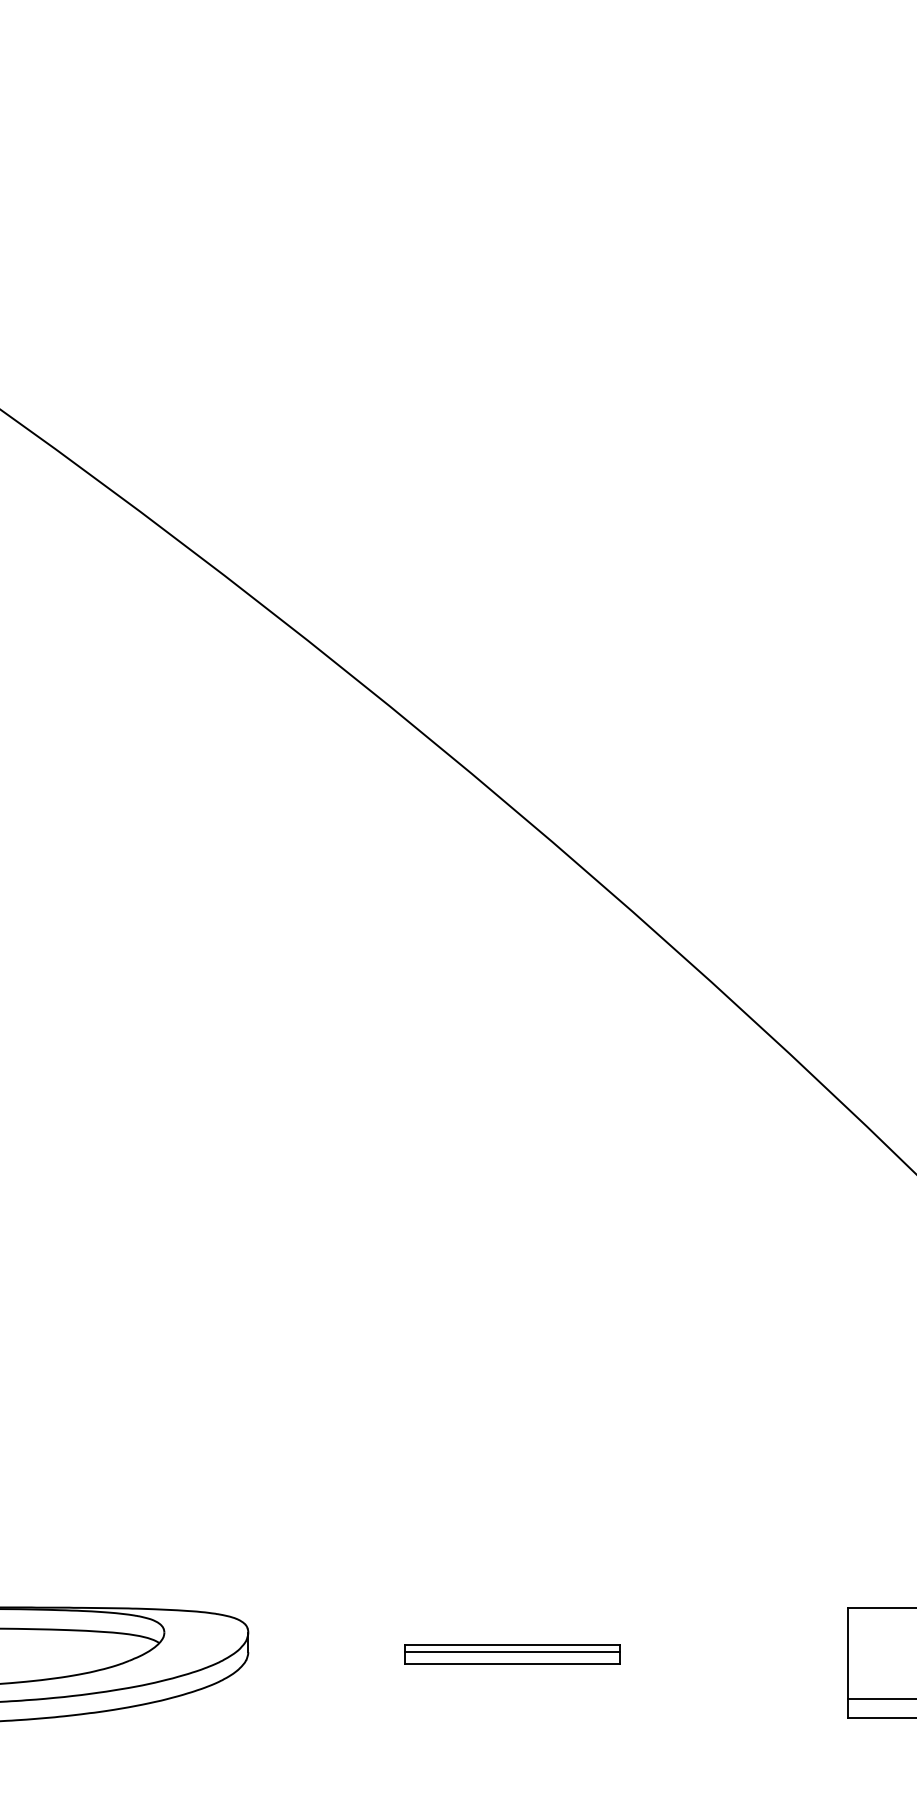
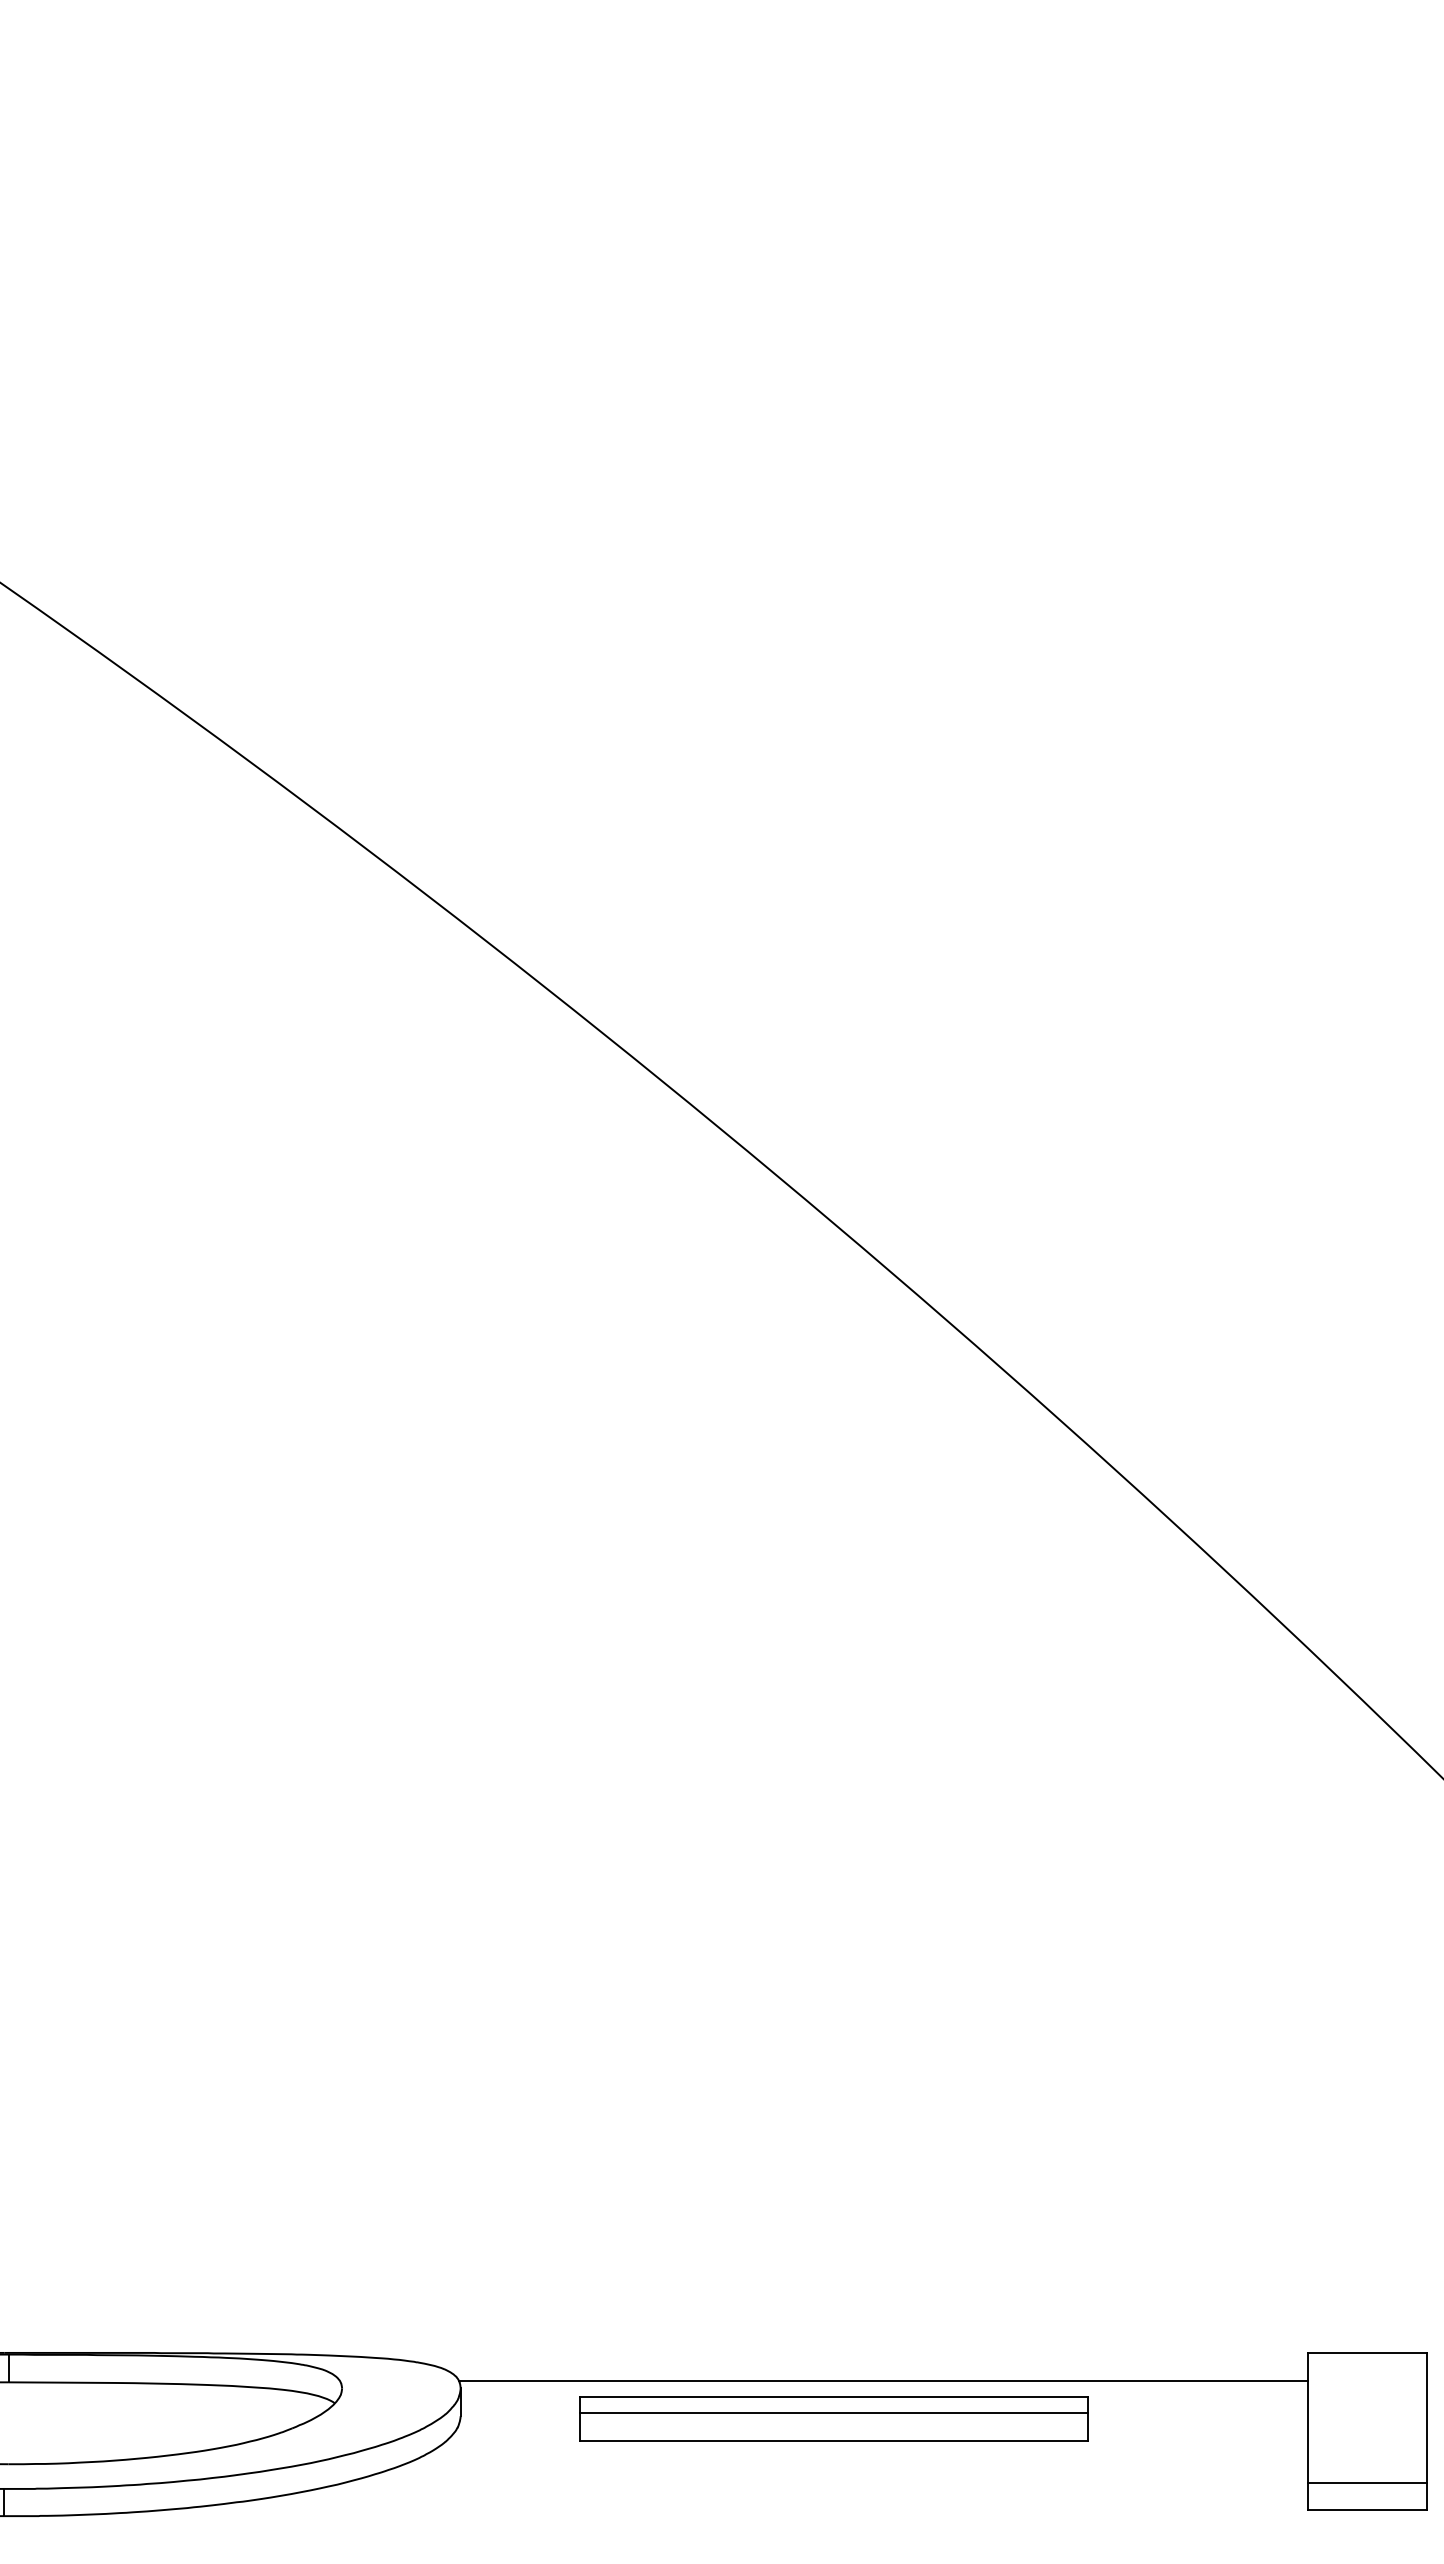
line: (547, 1626) -> (883, 2380), added
part: (512, 1653) -> (833, 2418), size x1.67

